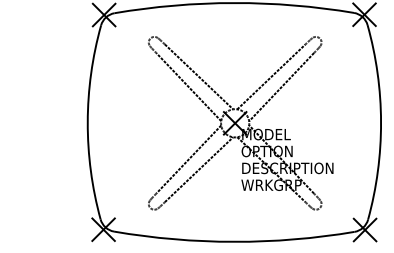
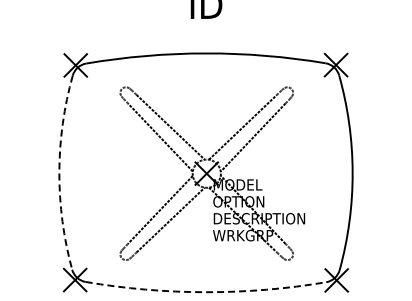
arc: (87, 122) -> (59, 172), solid -> dashed
arc: (233, 242) -> (205, 292), solid -> dashed

